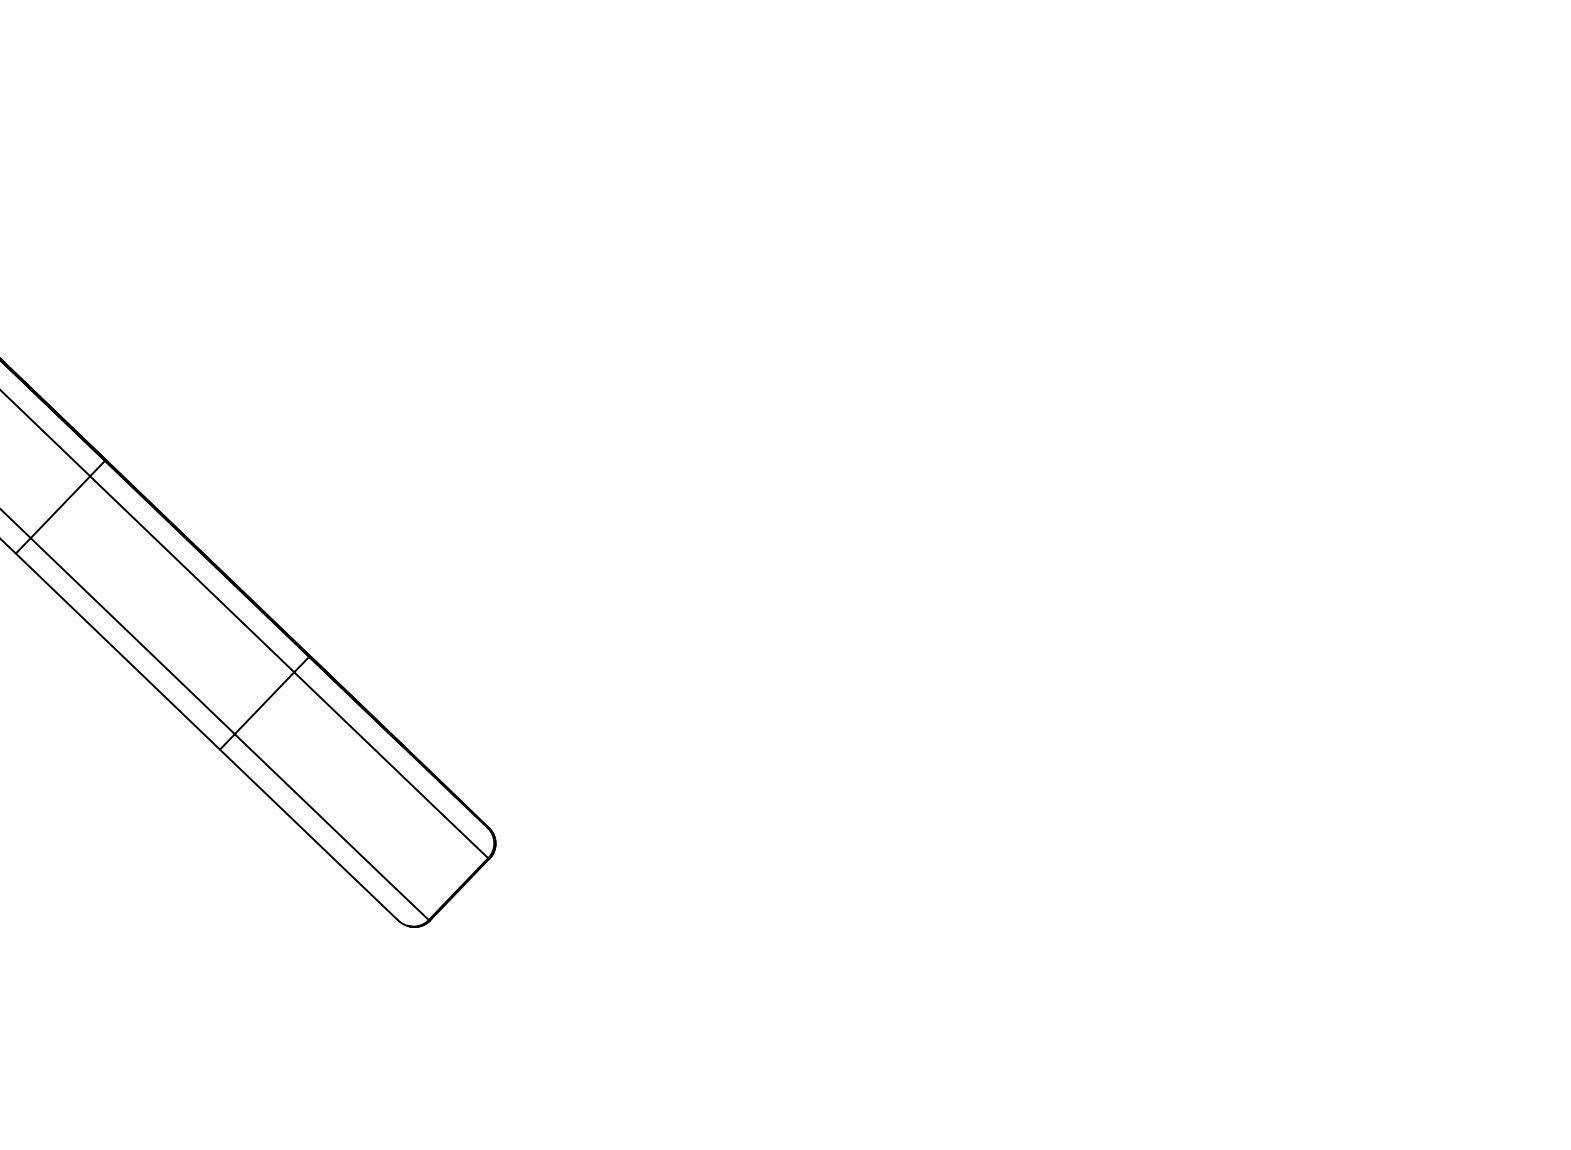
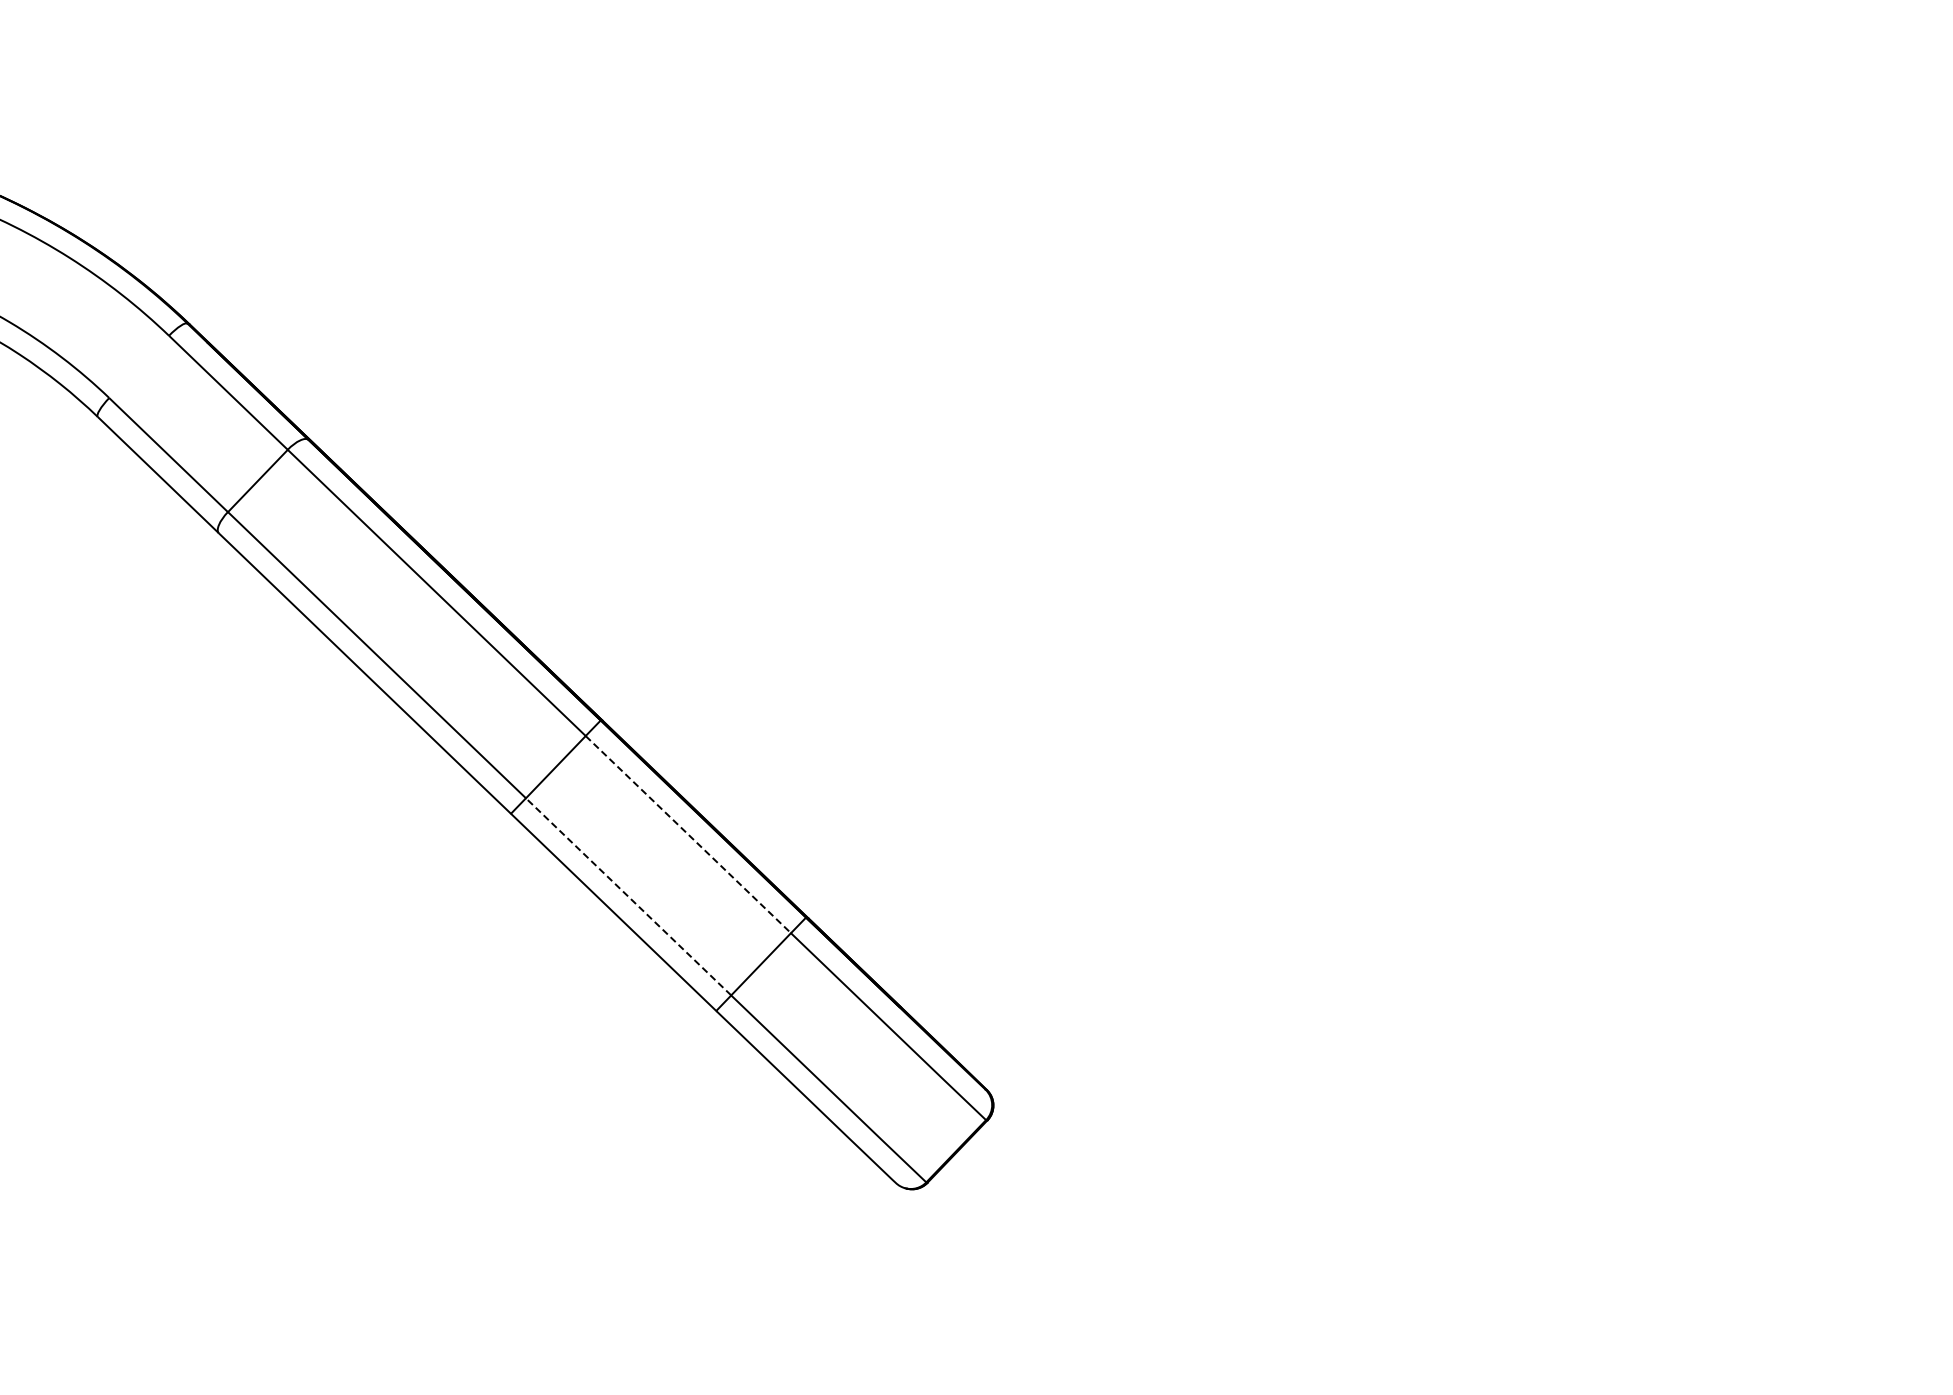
line: (192, 574) -> (688, 834), solid -> dashed
line: (132, 635) -> (628, 896), solid -> dashed

